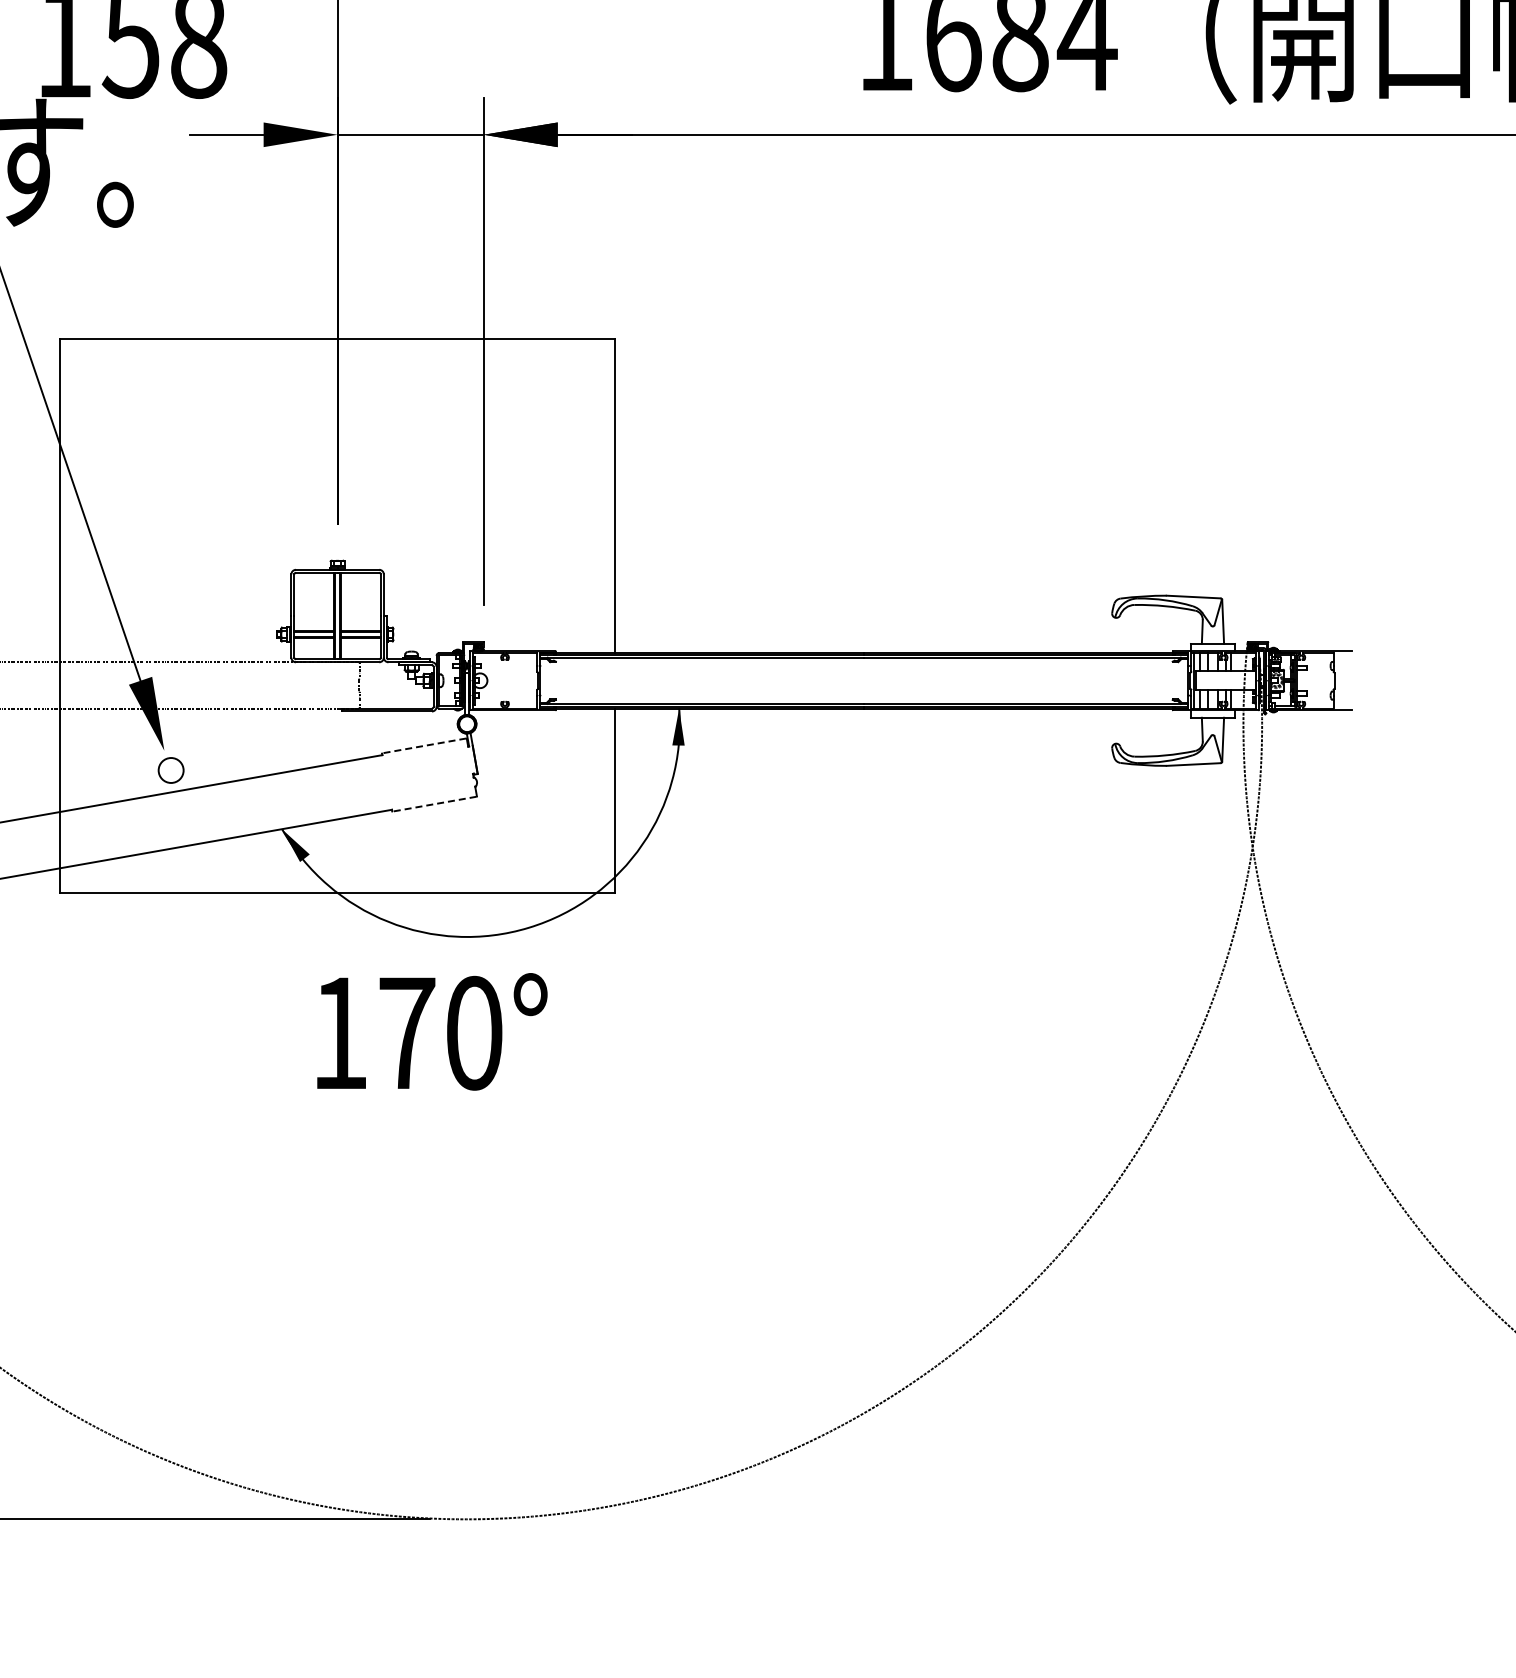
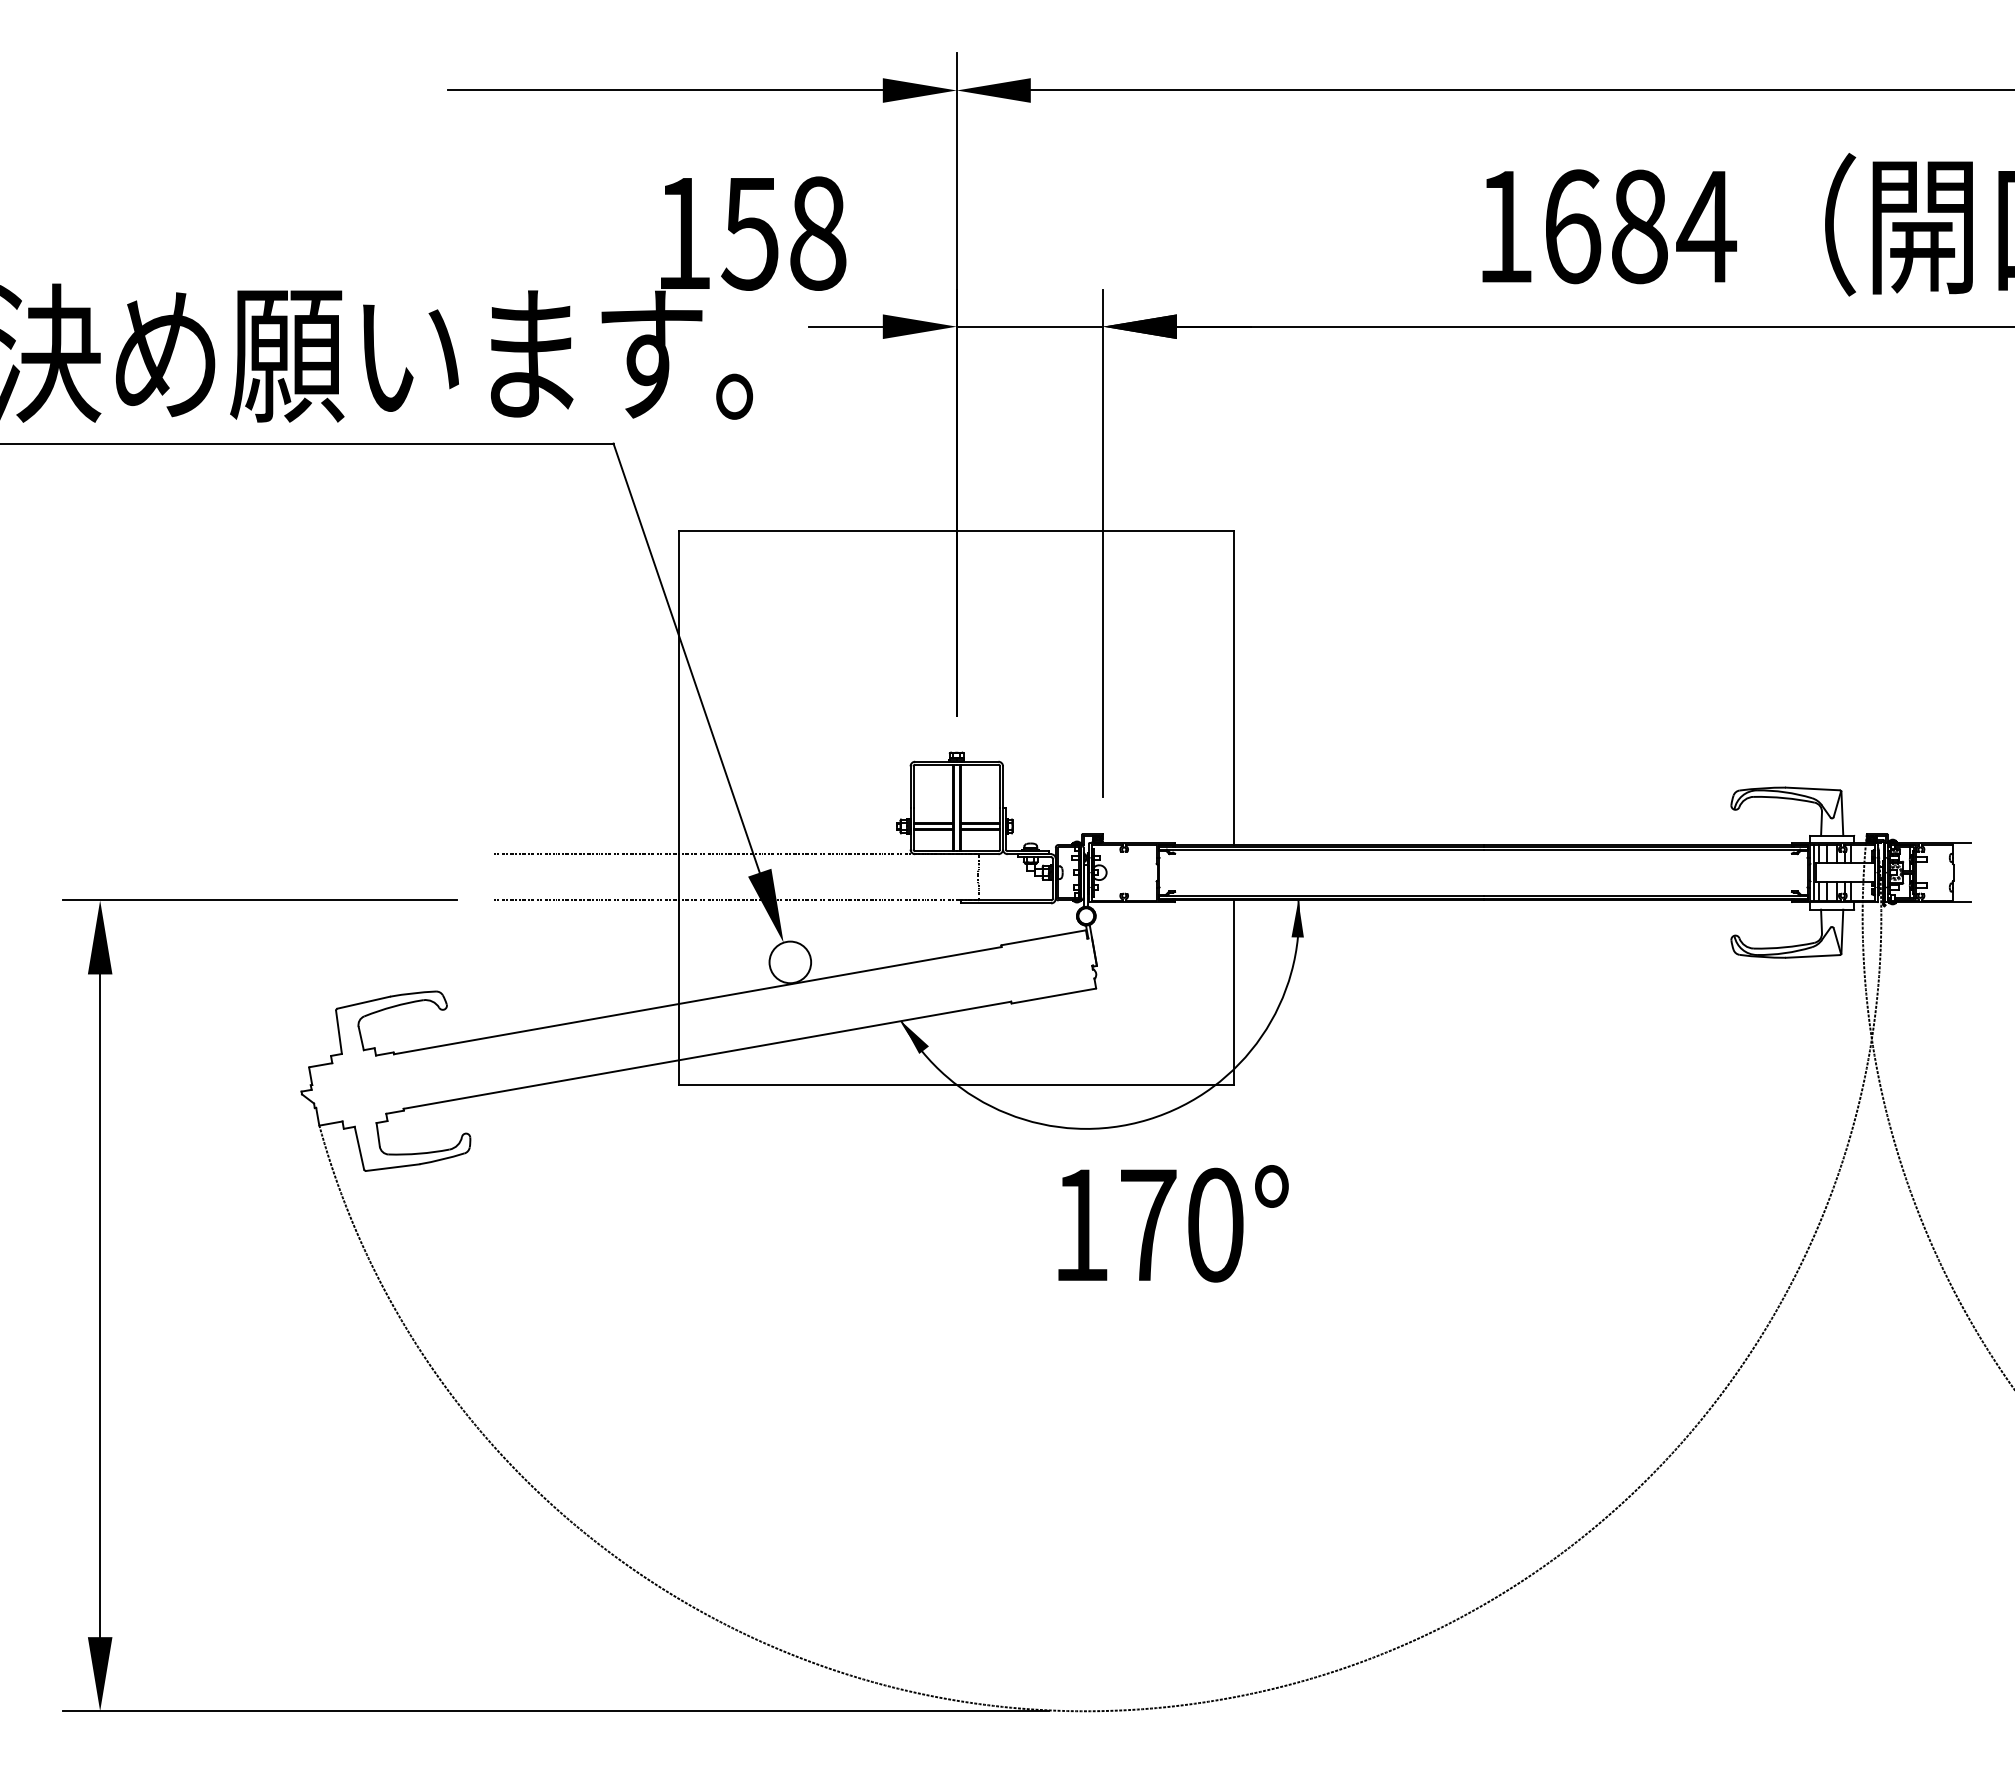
line: (424, 745) -> (1043, 937), dashed -> solid
circle: (171, 770) -> (790, 962), size x1.67
line: (434, 804) -> (1053, 996), dashed -> solid
text: (432, 1031) -> (1173, 1223), moved

